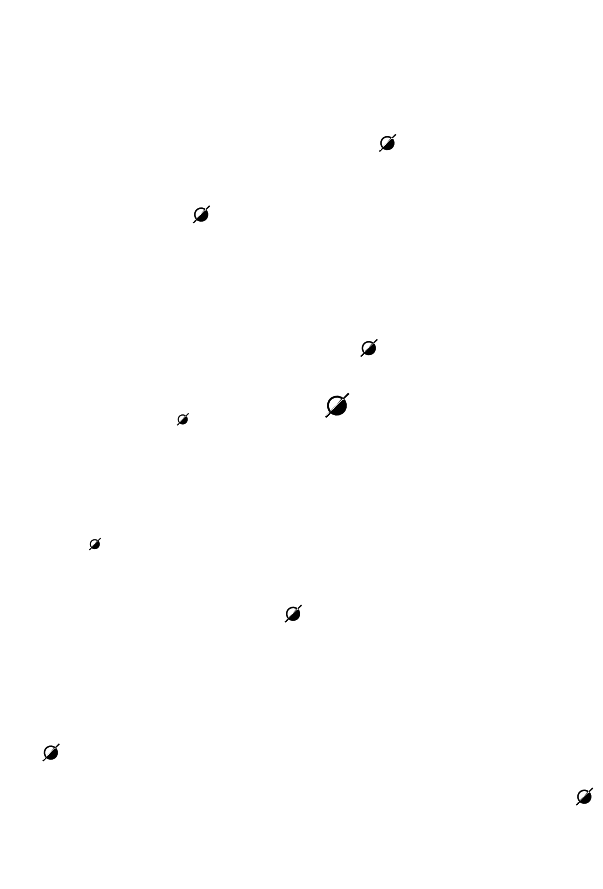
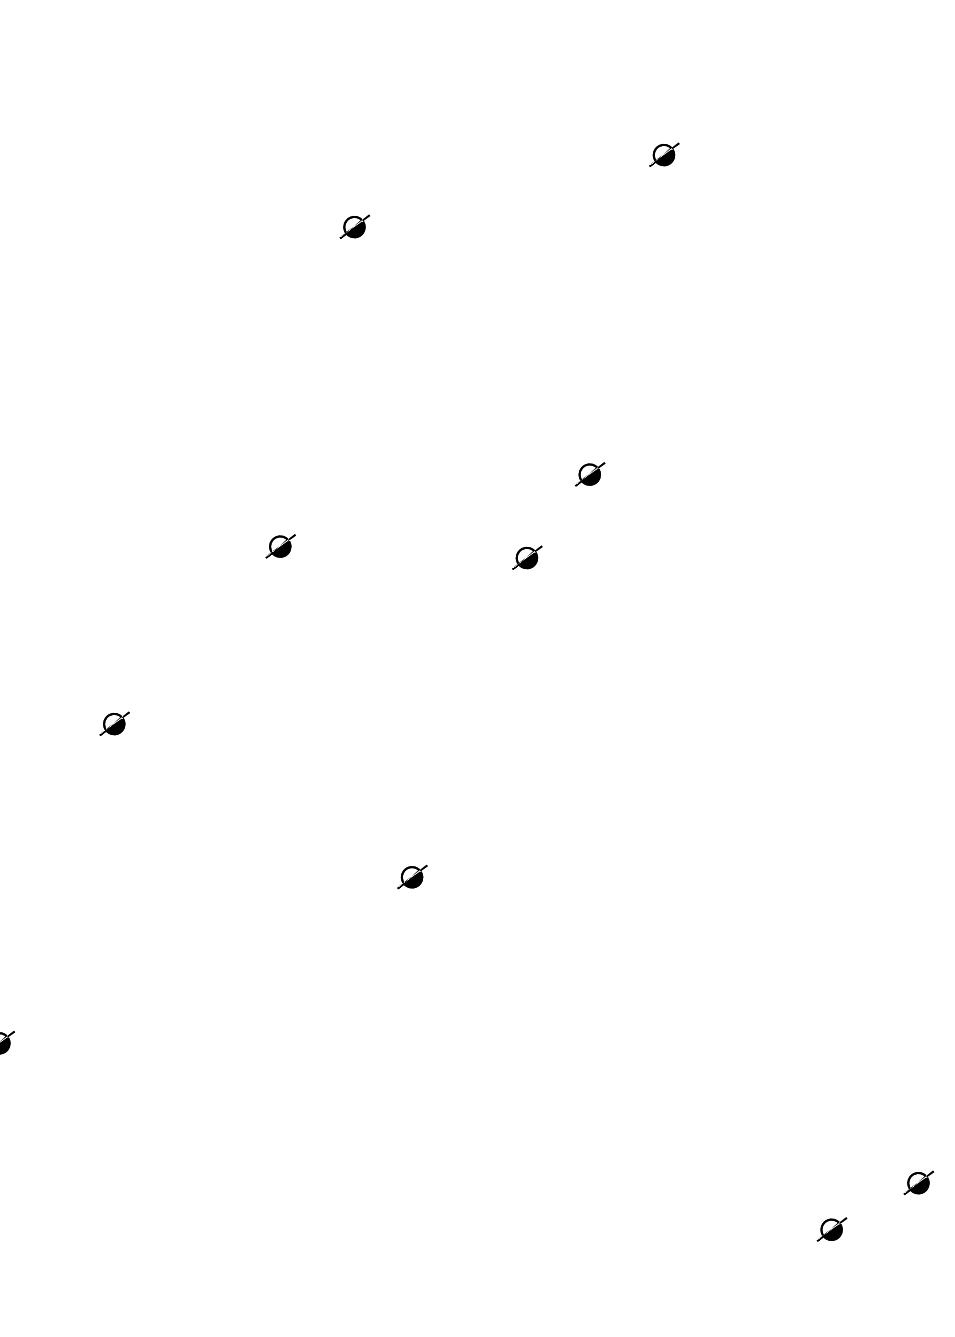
part: (336, 404) -> (526, 556), size x0.71
part: (182, 418) -> (280, 544), size x1.43
part: (94, 543) -> (114, 722), size x1.43

